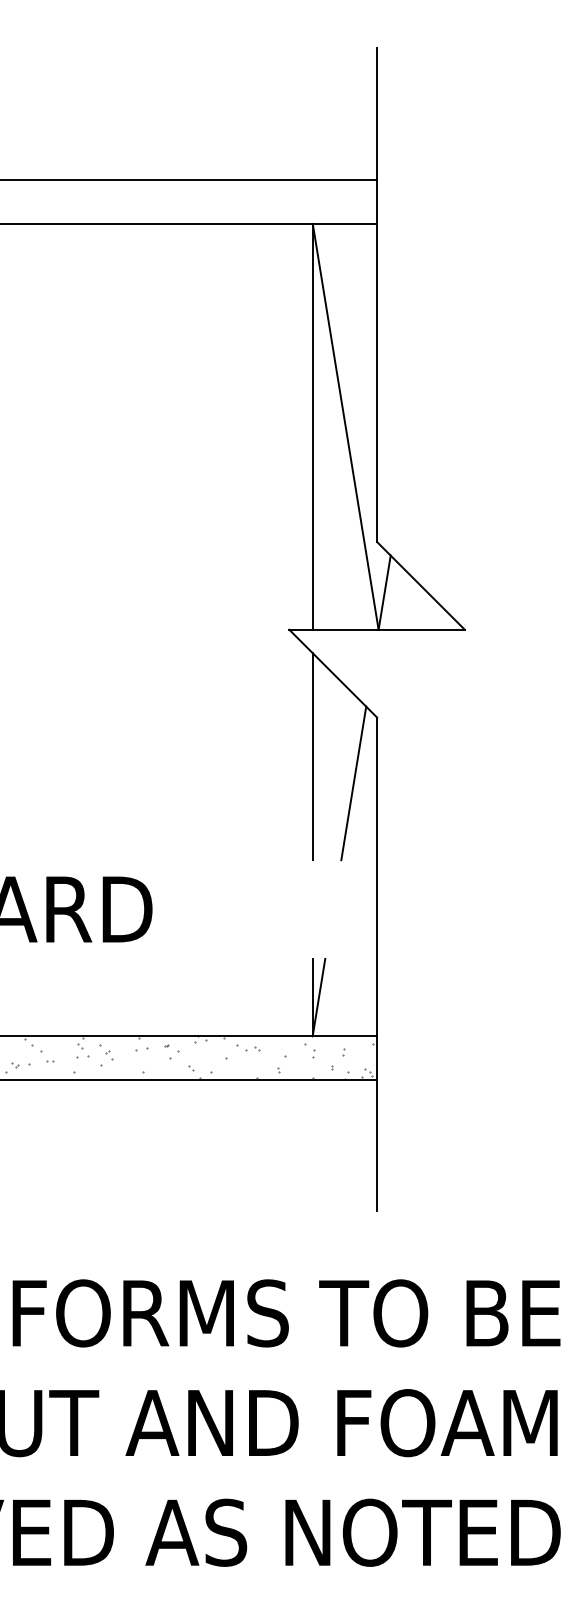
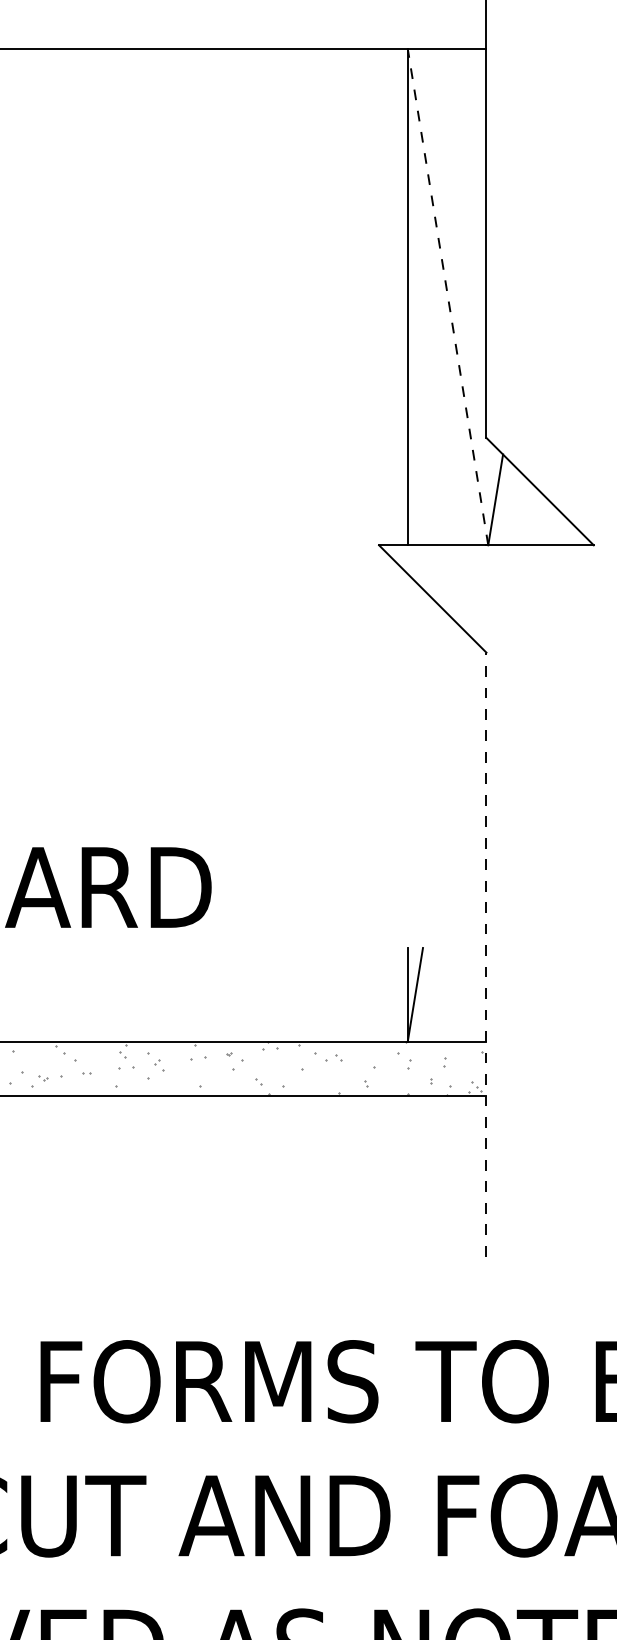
line: (345, 426) -> (447, 296), solid -> dashed
line: (312, 756) -> (407, 700), removed
line: (353, 783) -> (457, 733), removed
line: (377, 964) -> (486, 954), solid -> dashed

